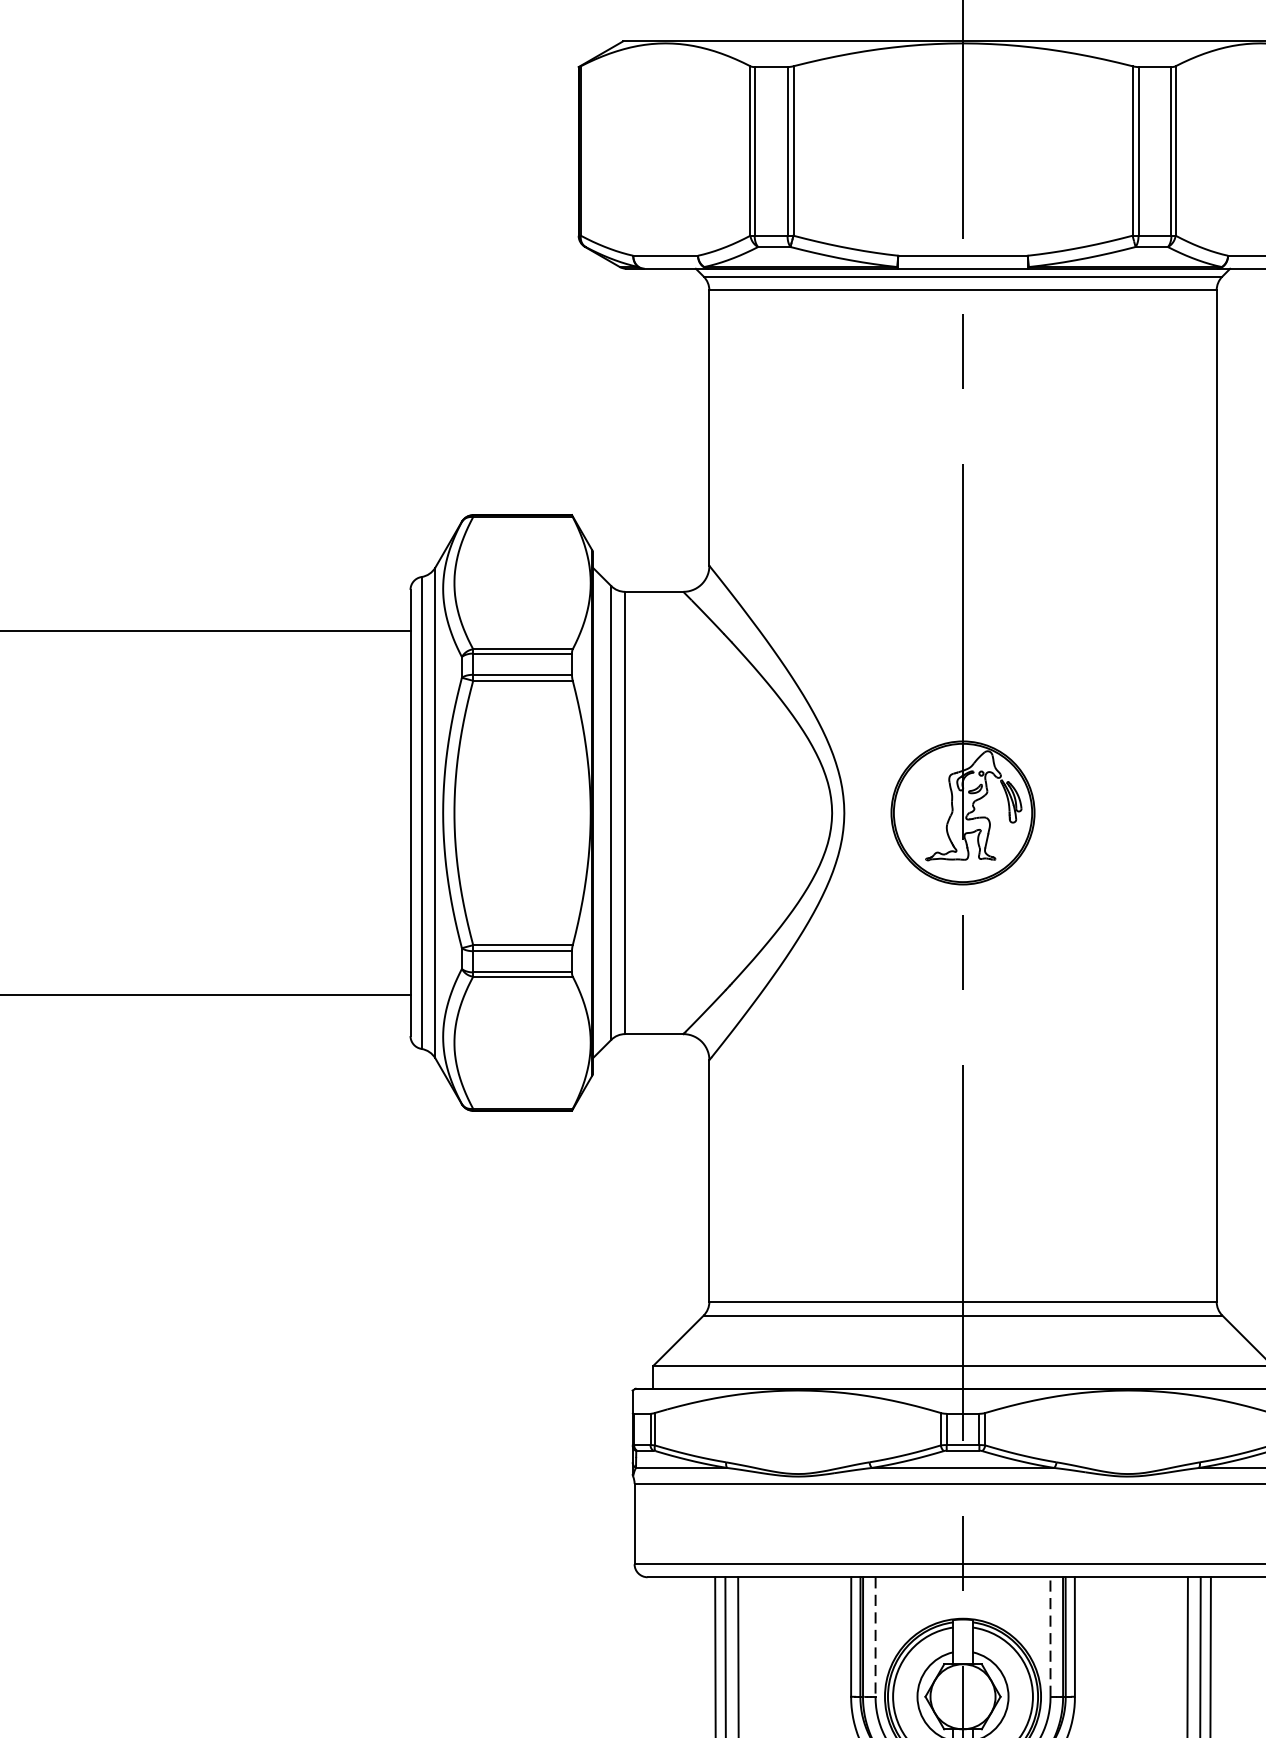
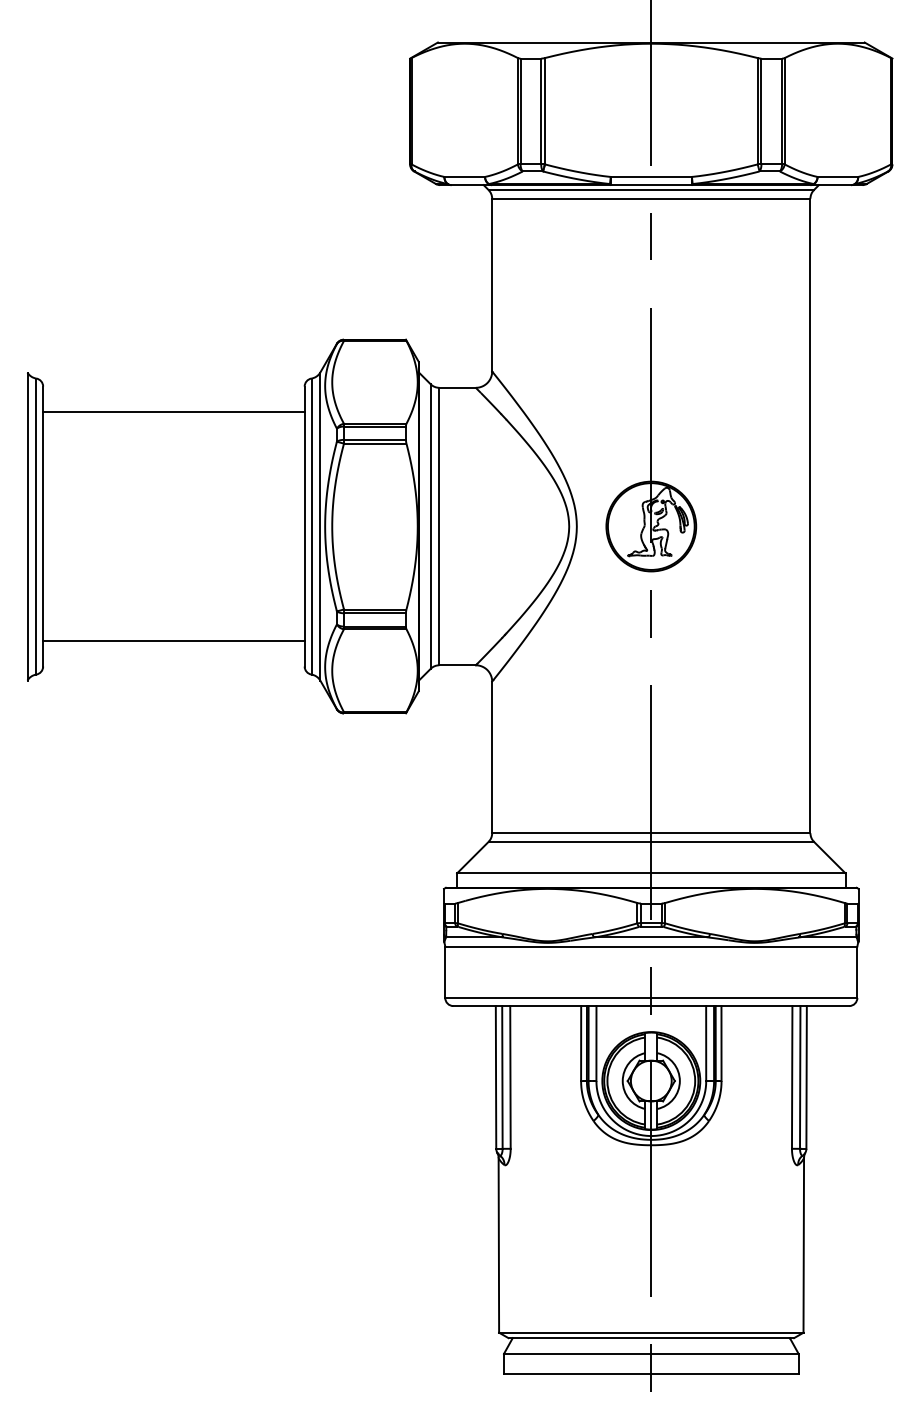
line: (875, 1636) -> (596, 1043), dashed -> solid
line: (1050, 1636) -> (706, 1043), dashed -> solid

